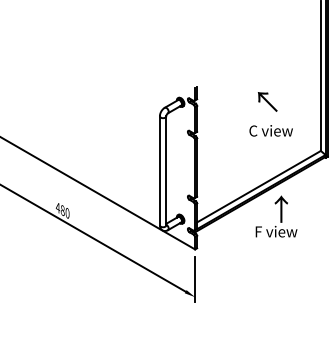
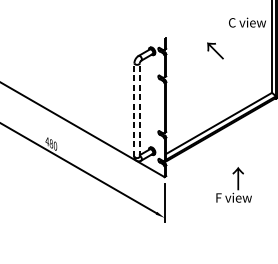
text: (267, 101) -> (215, 50), moved
text: (270, 130) -> (246, 22), moved
line: (159, 170) -> (134, 109), solid -> dashed
line: (166, 170) -> (140, 109), solid -> dashed
text: (276, 216) -> (234, 184), moved

